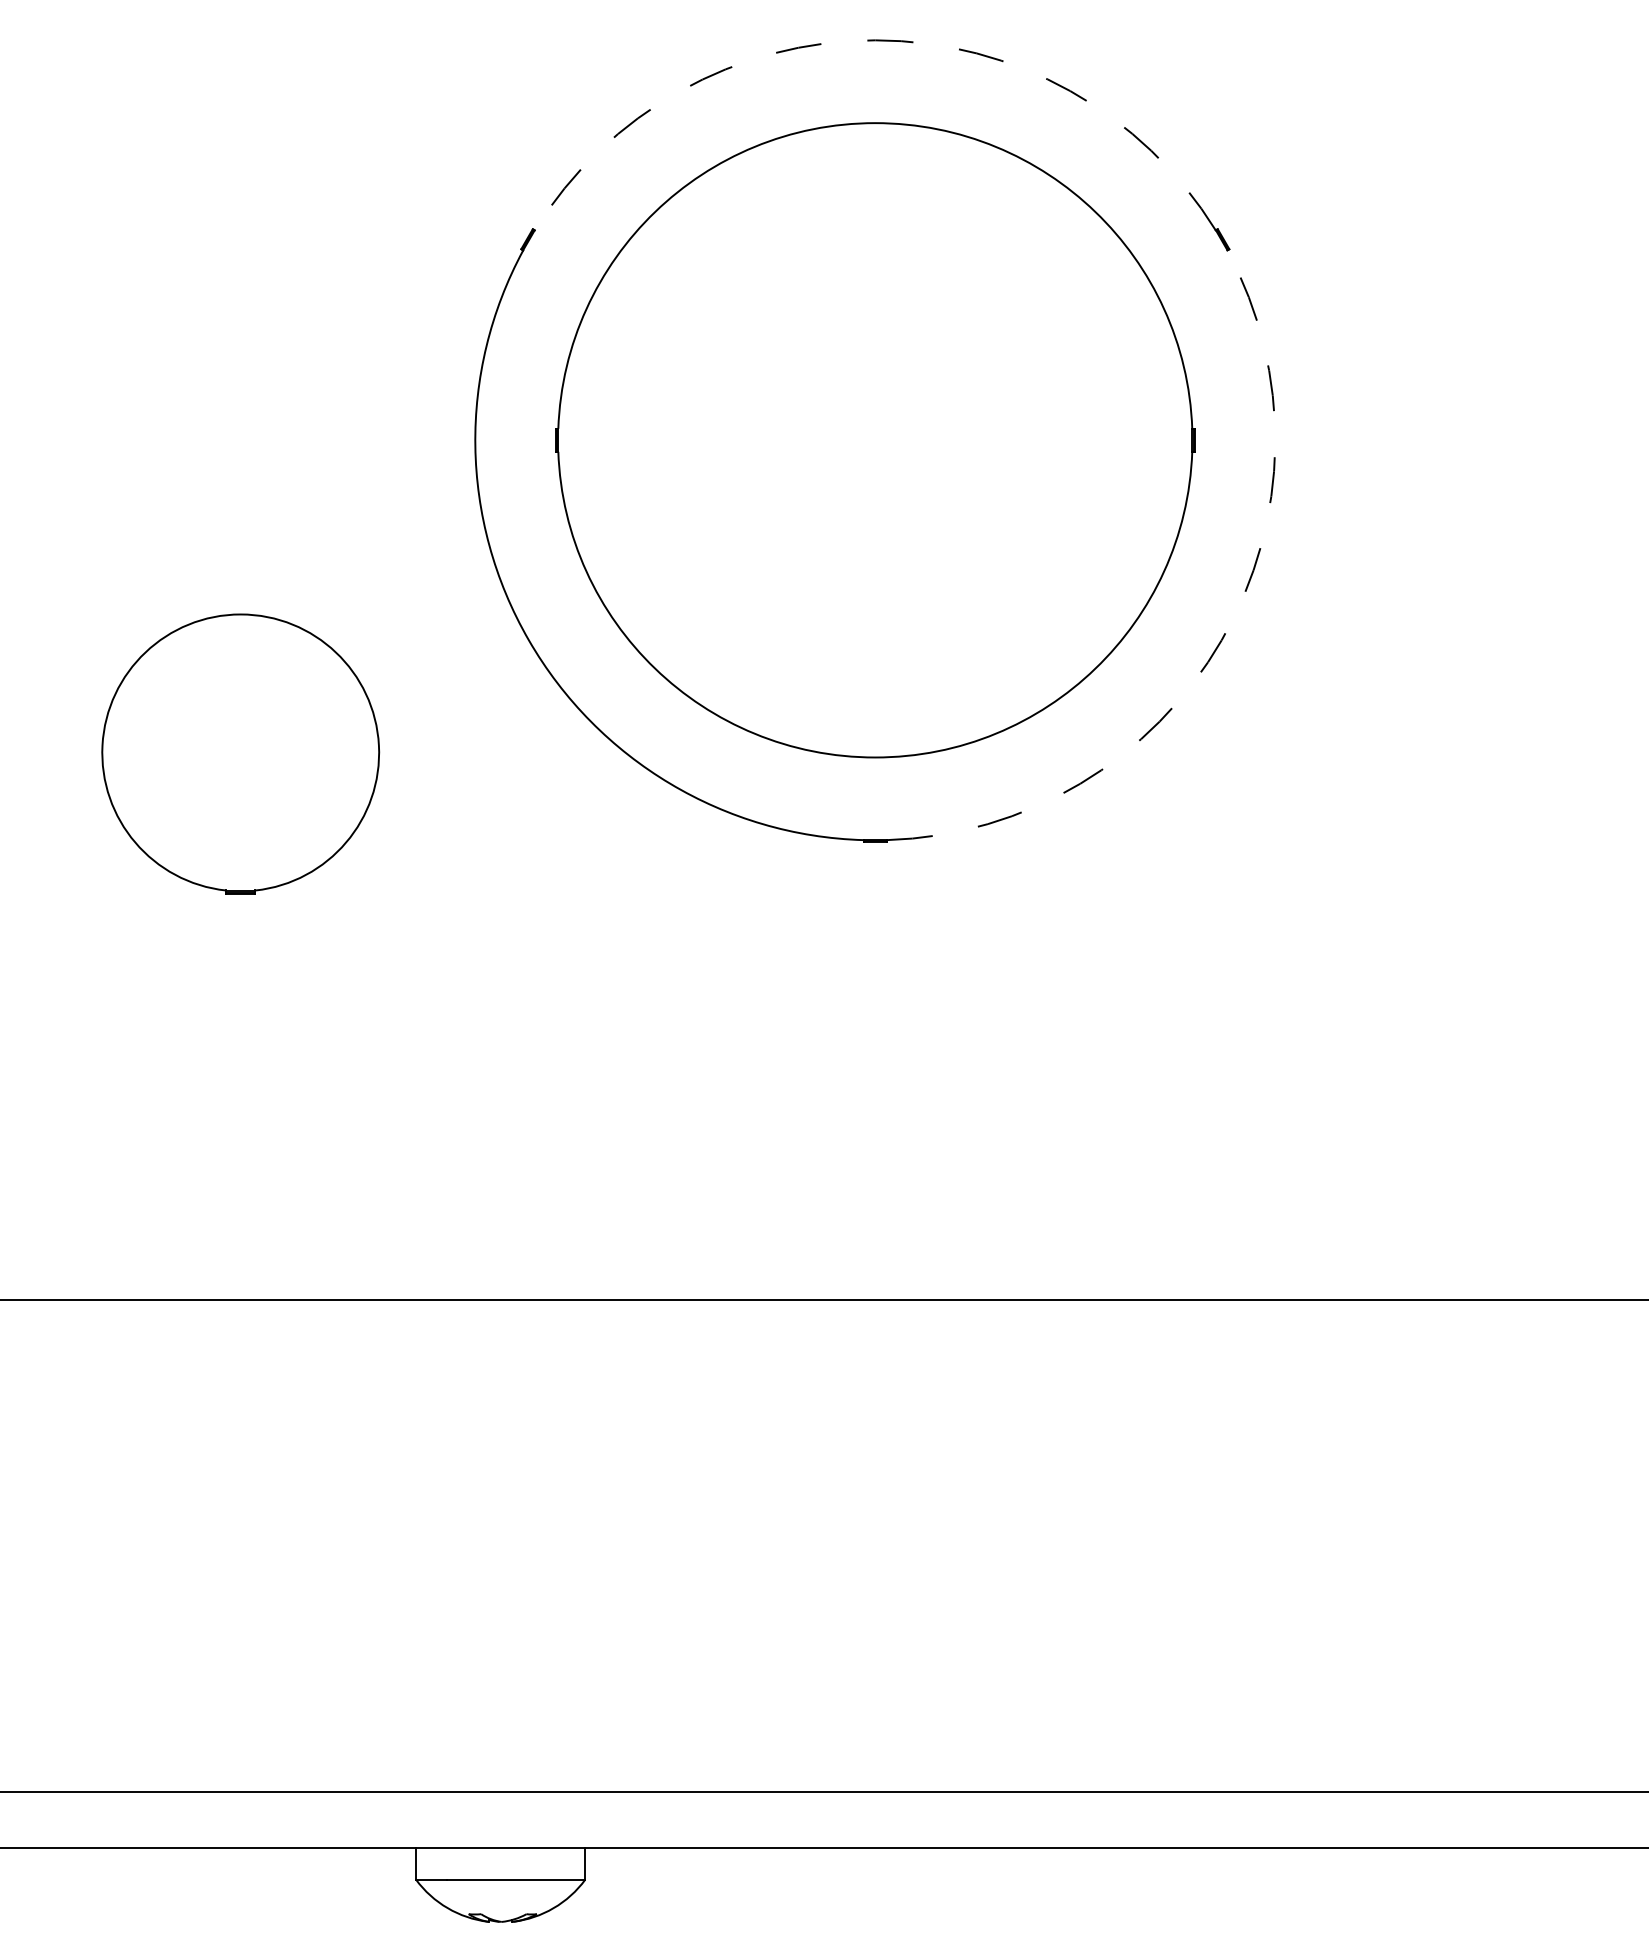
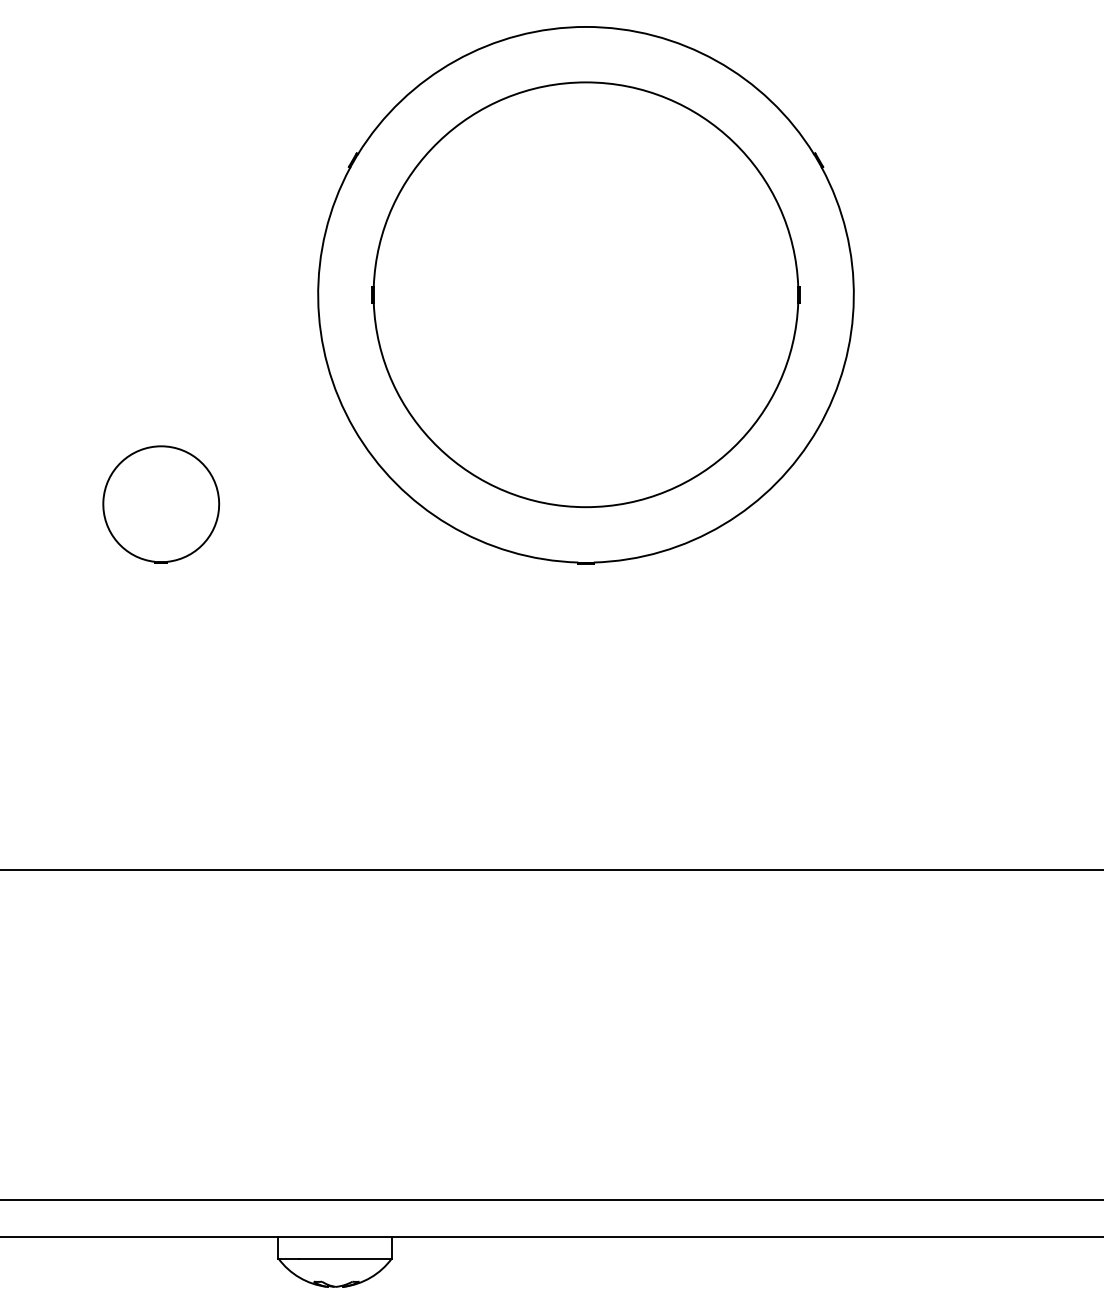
arc: (876, 39) -> (586, 26), dashed -> solid
arc: (1220, 639) -> (817, 428), dashed -> solid
part: (241, 753) -> (161, 504), size x0.62

